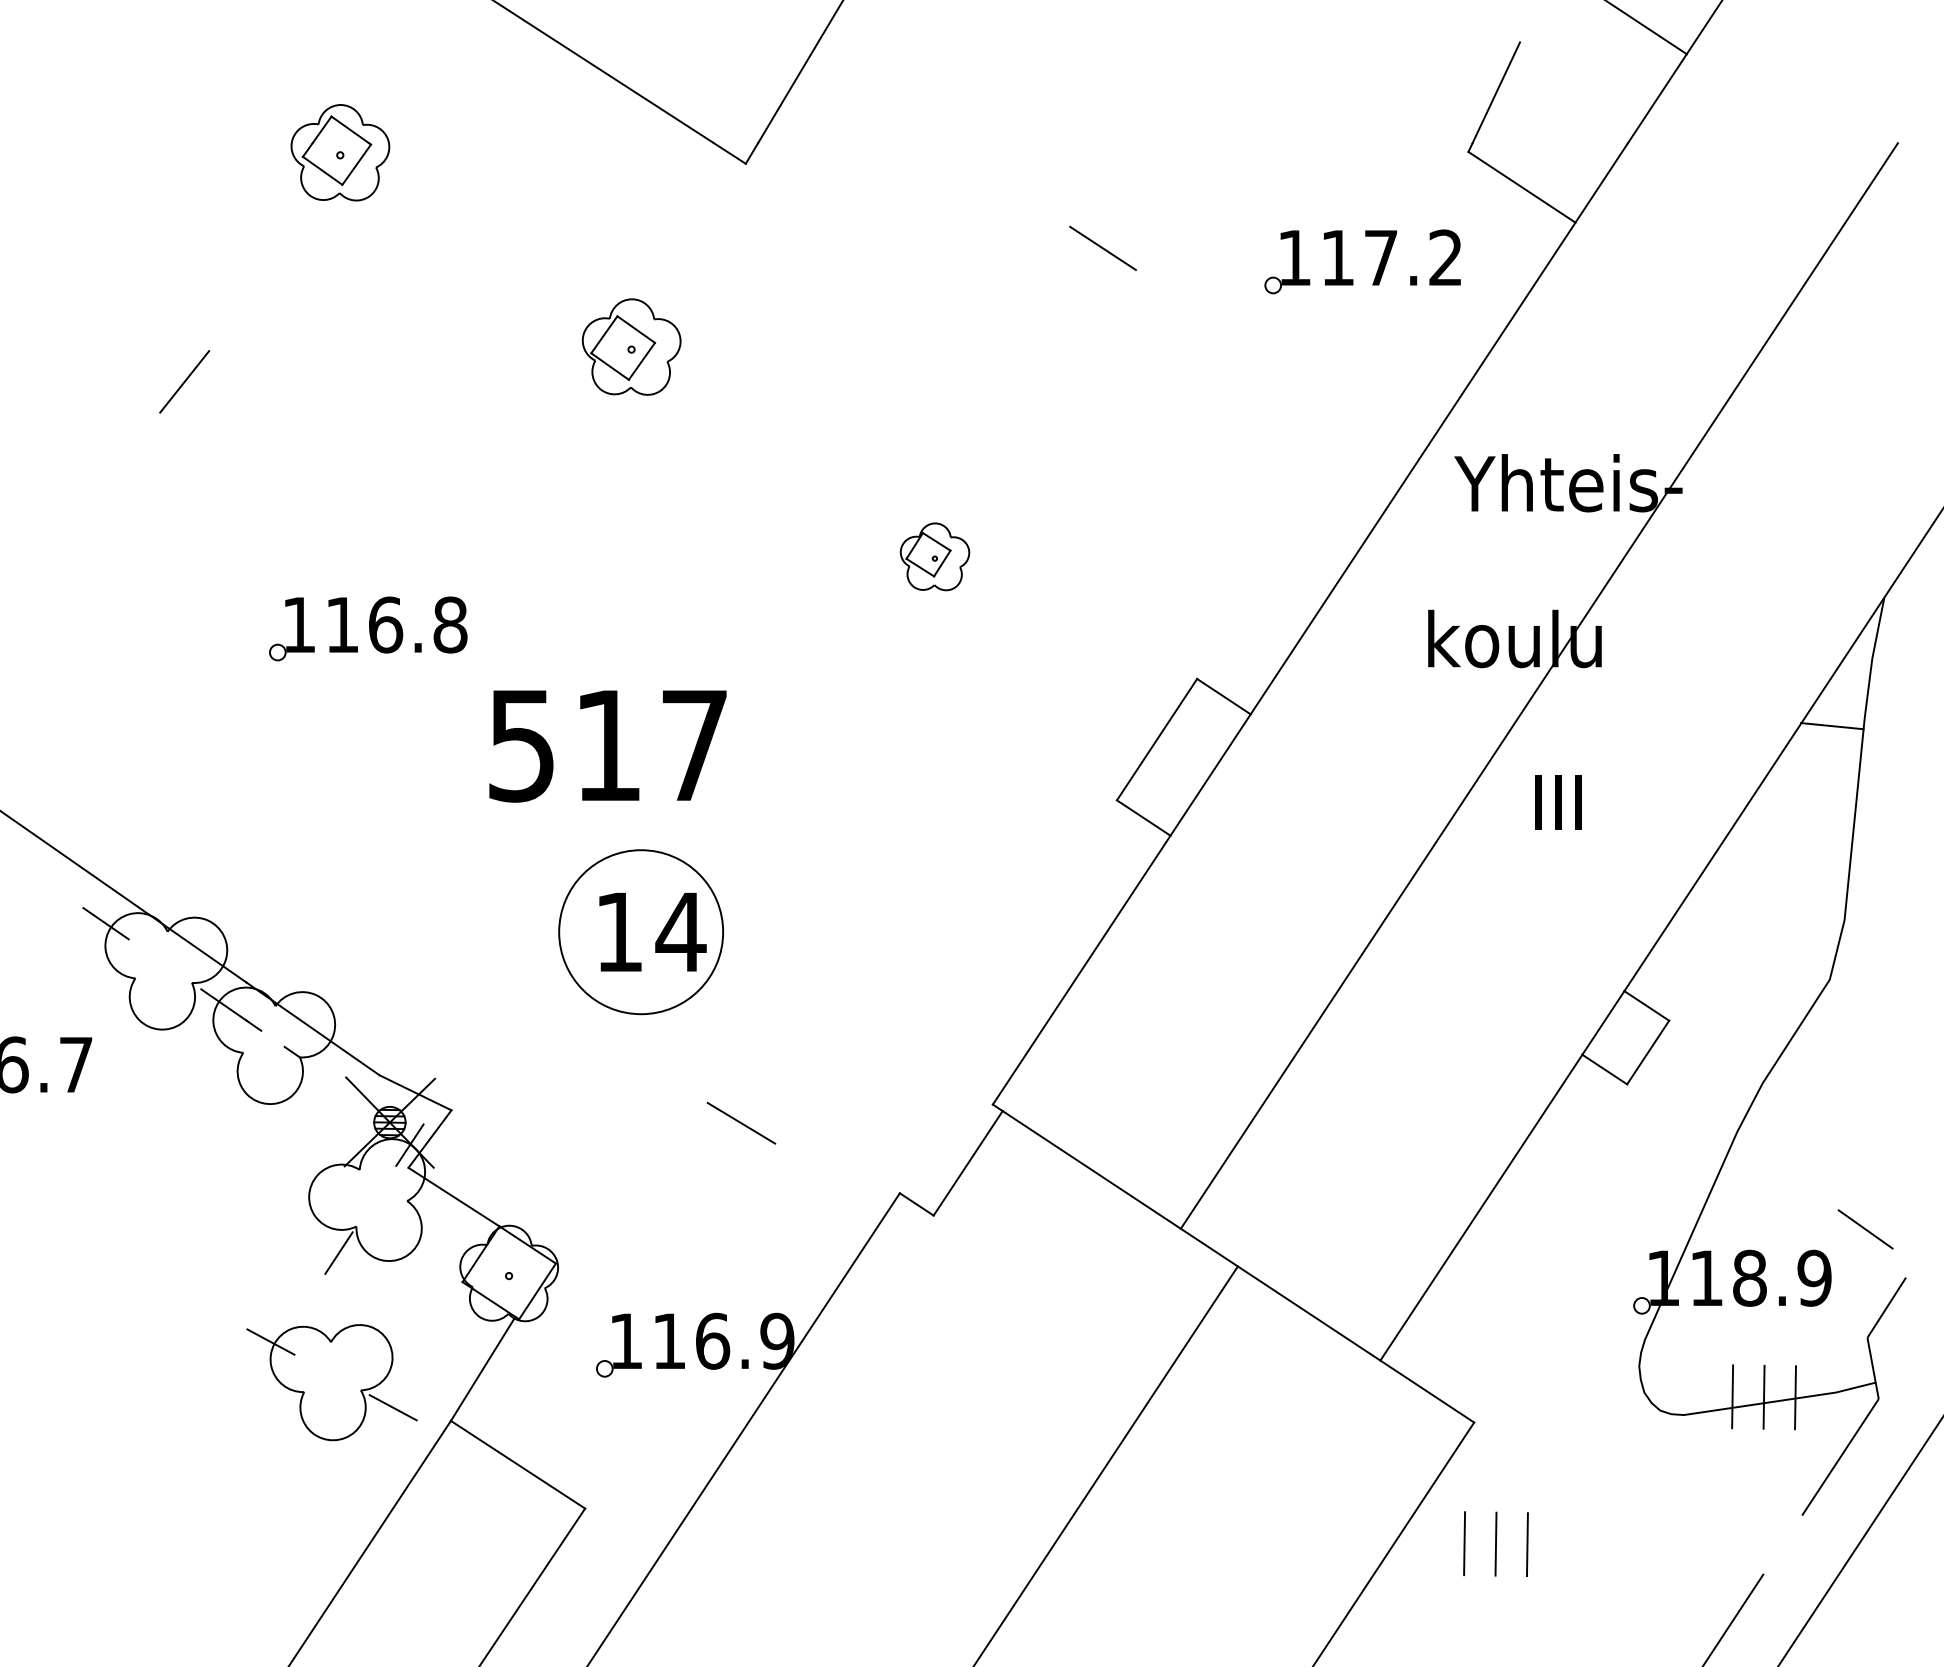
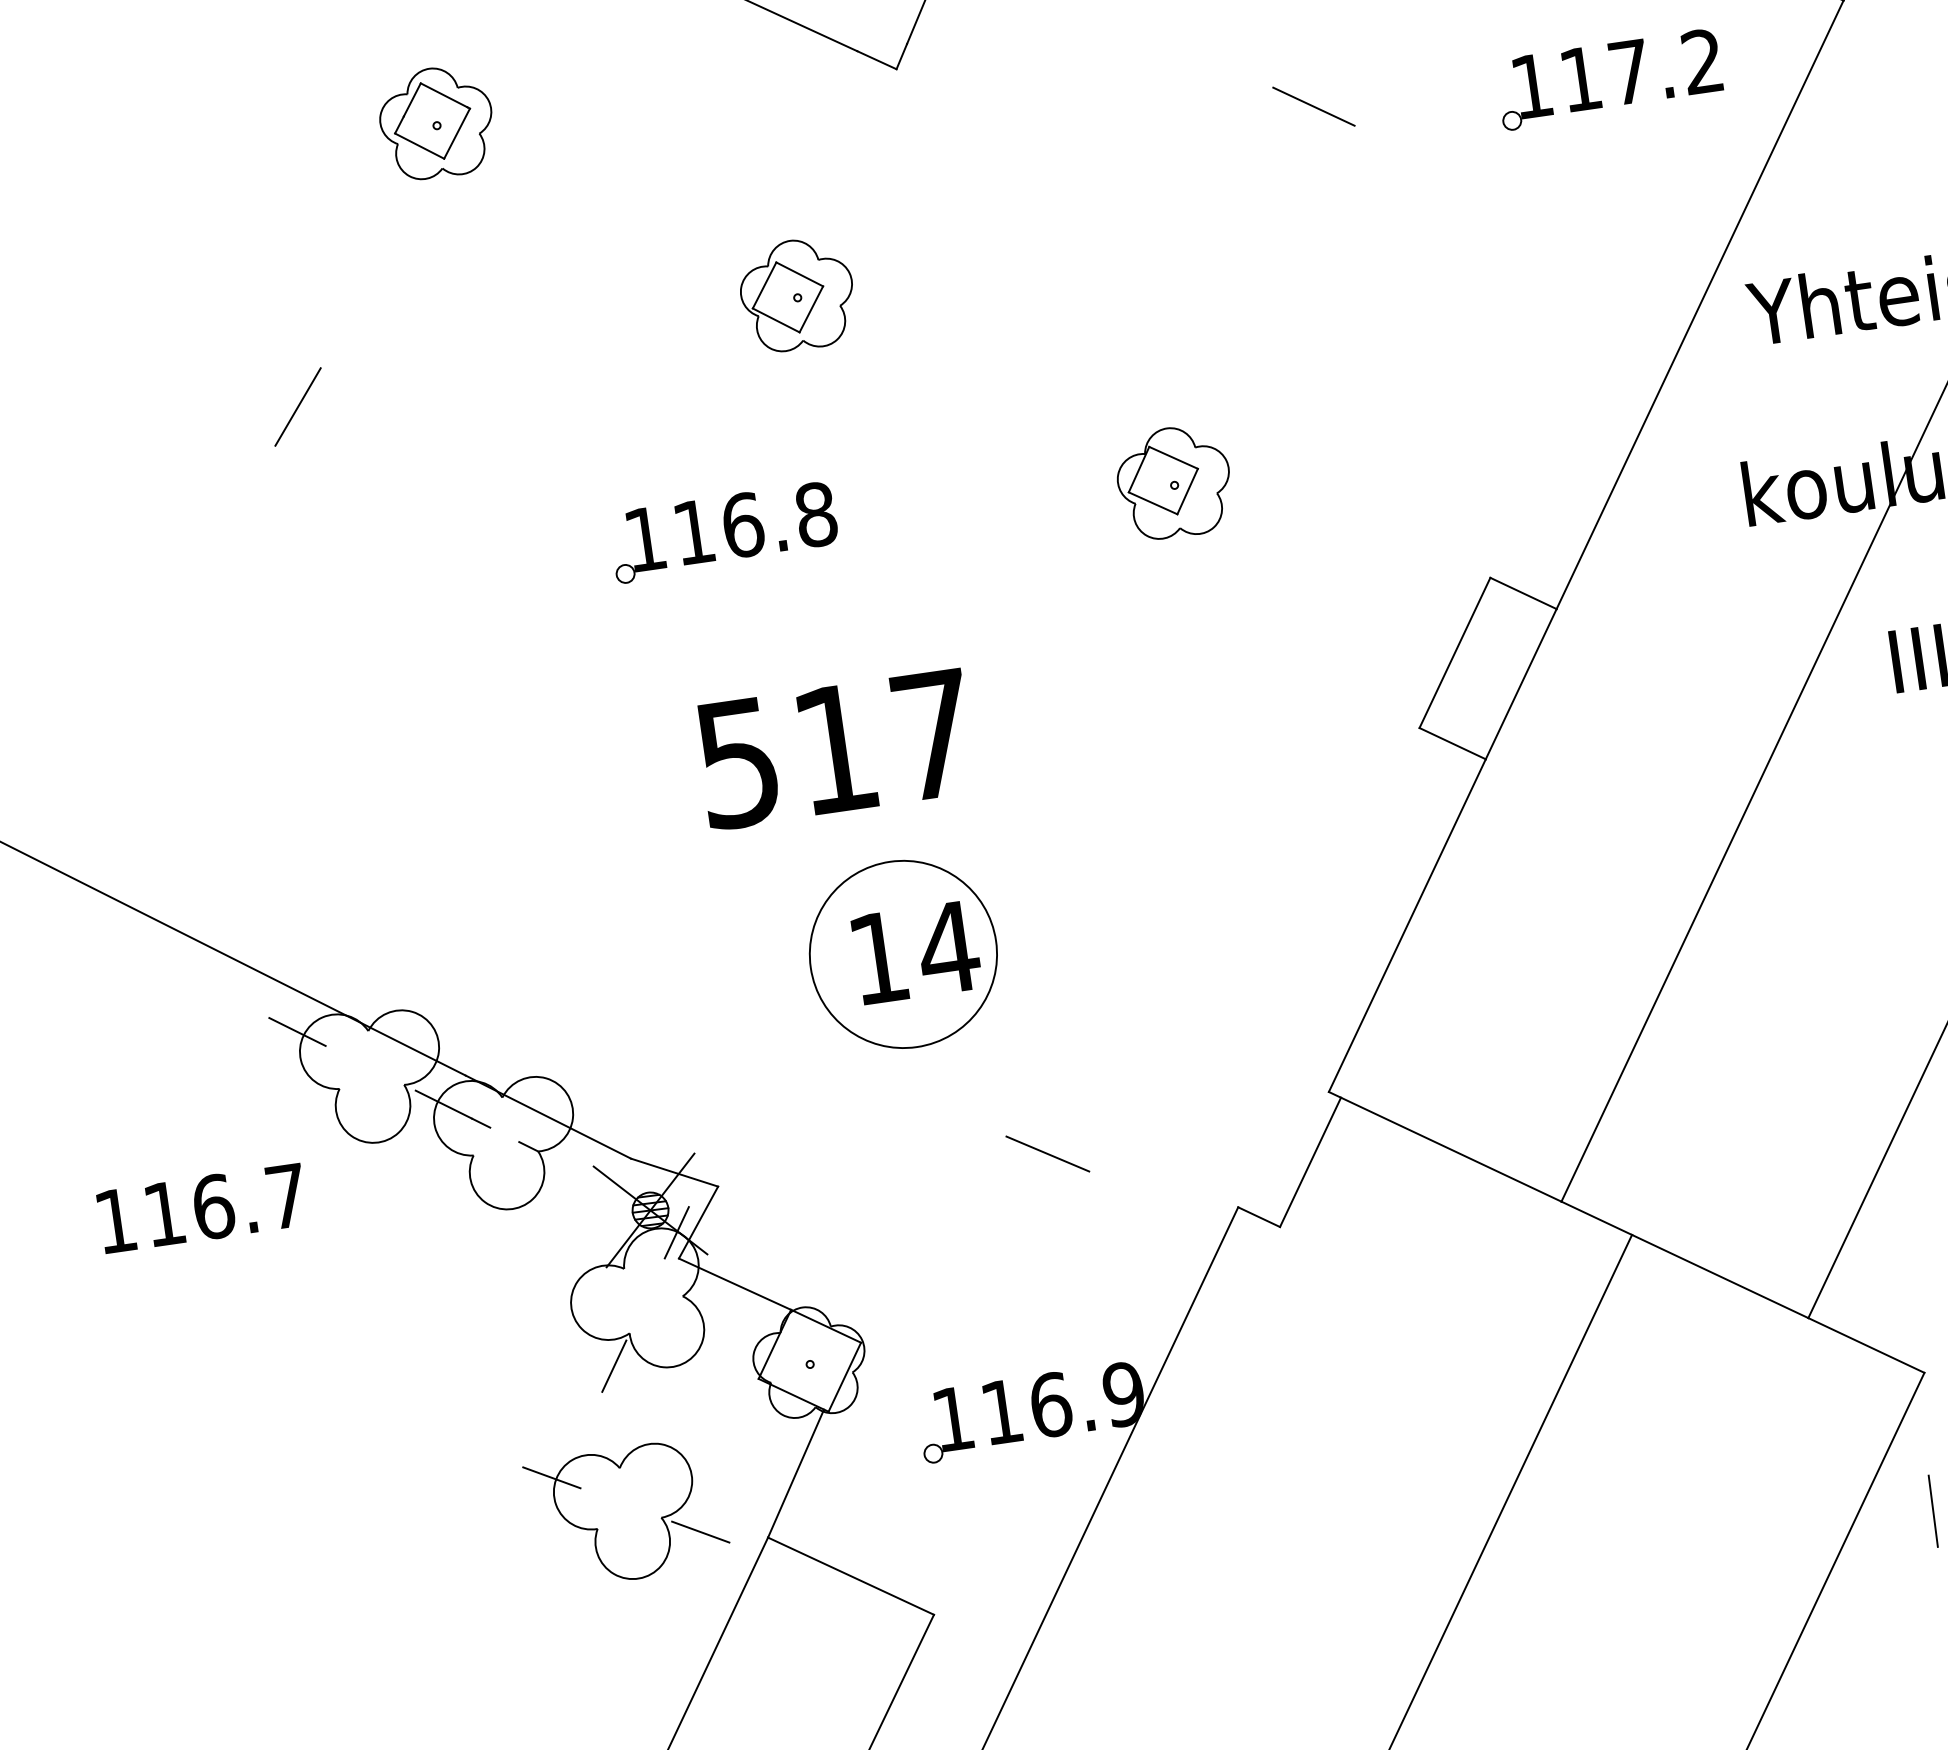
part: (934, 556) -> (1173, 482), size x1.43
part: (368, 628) -> (724, 532), moved

